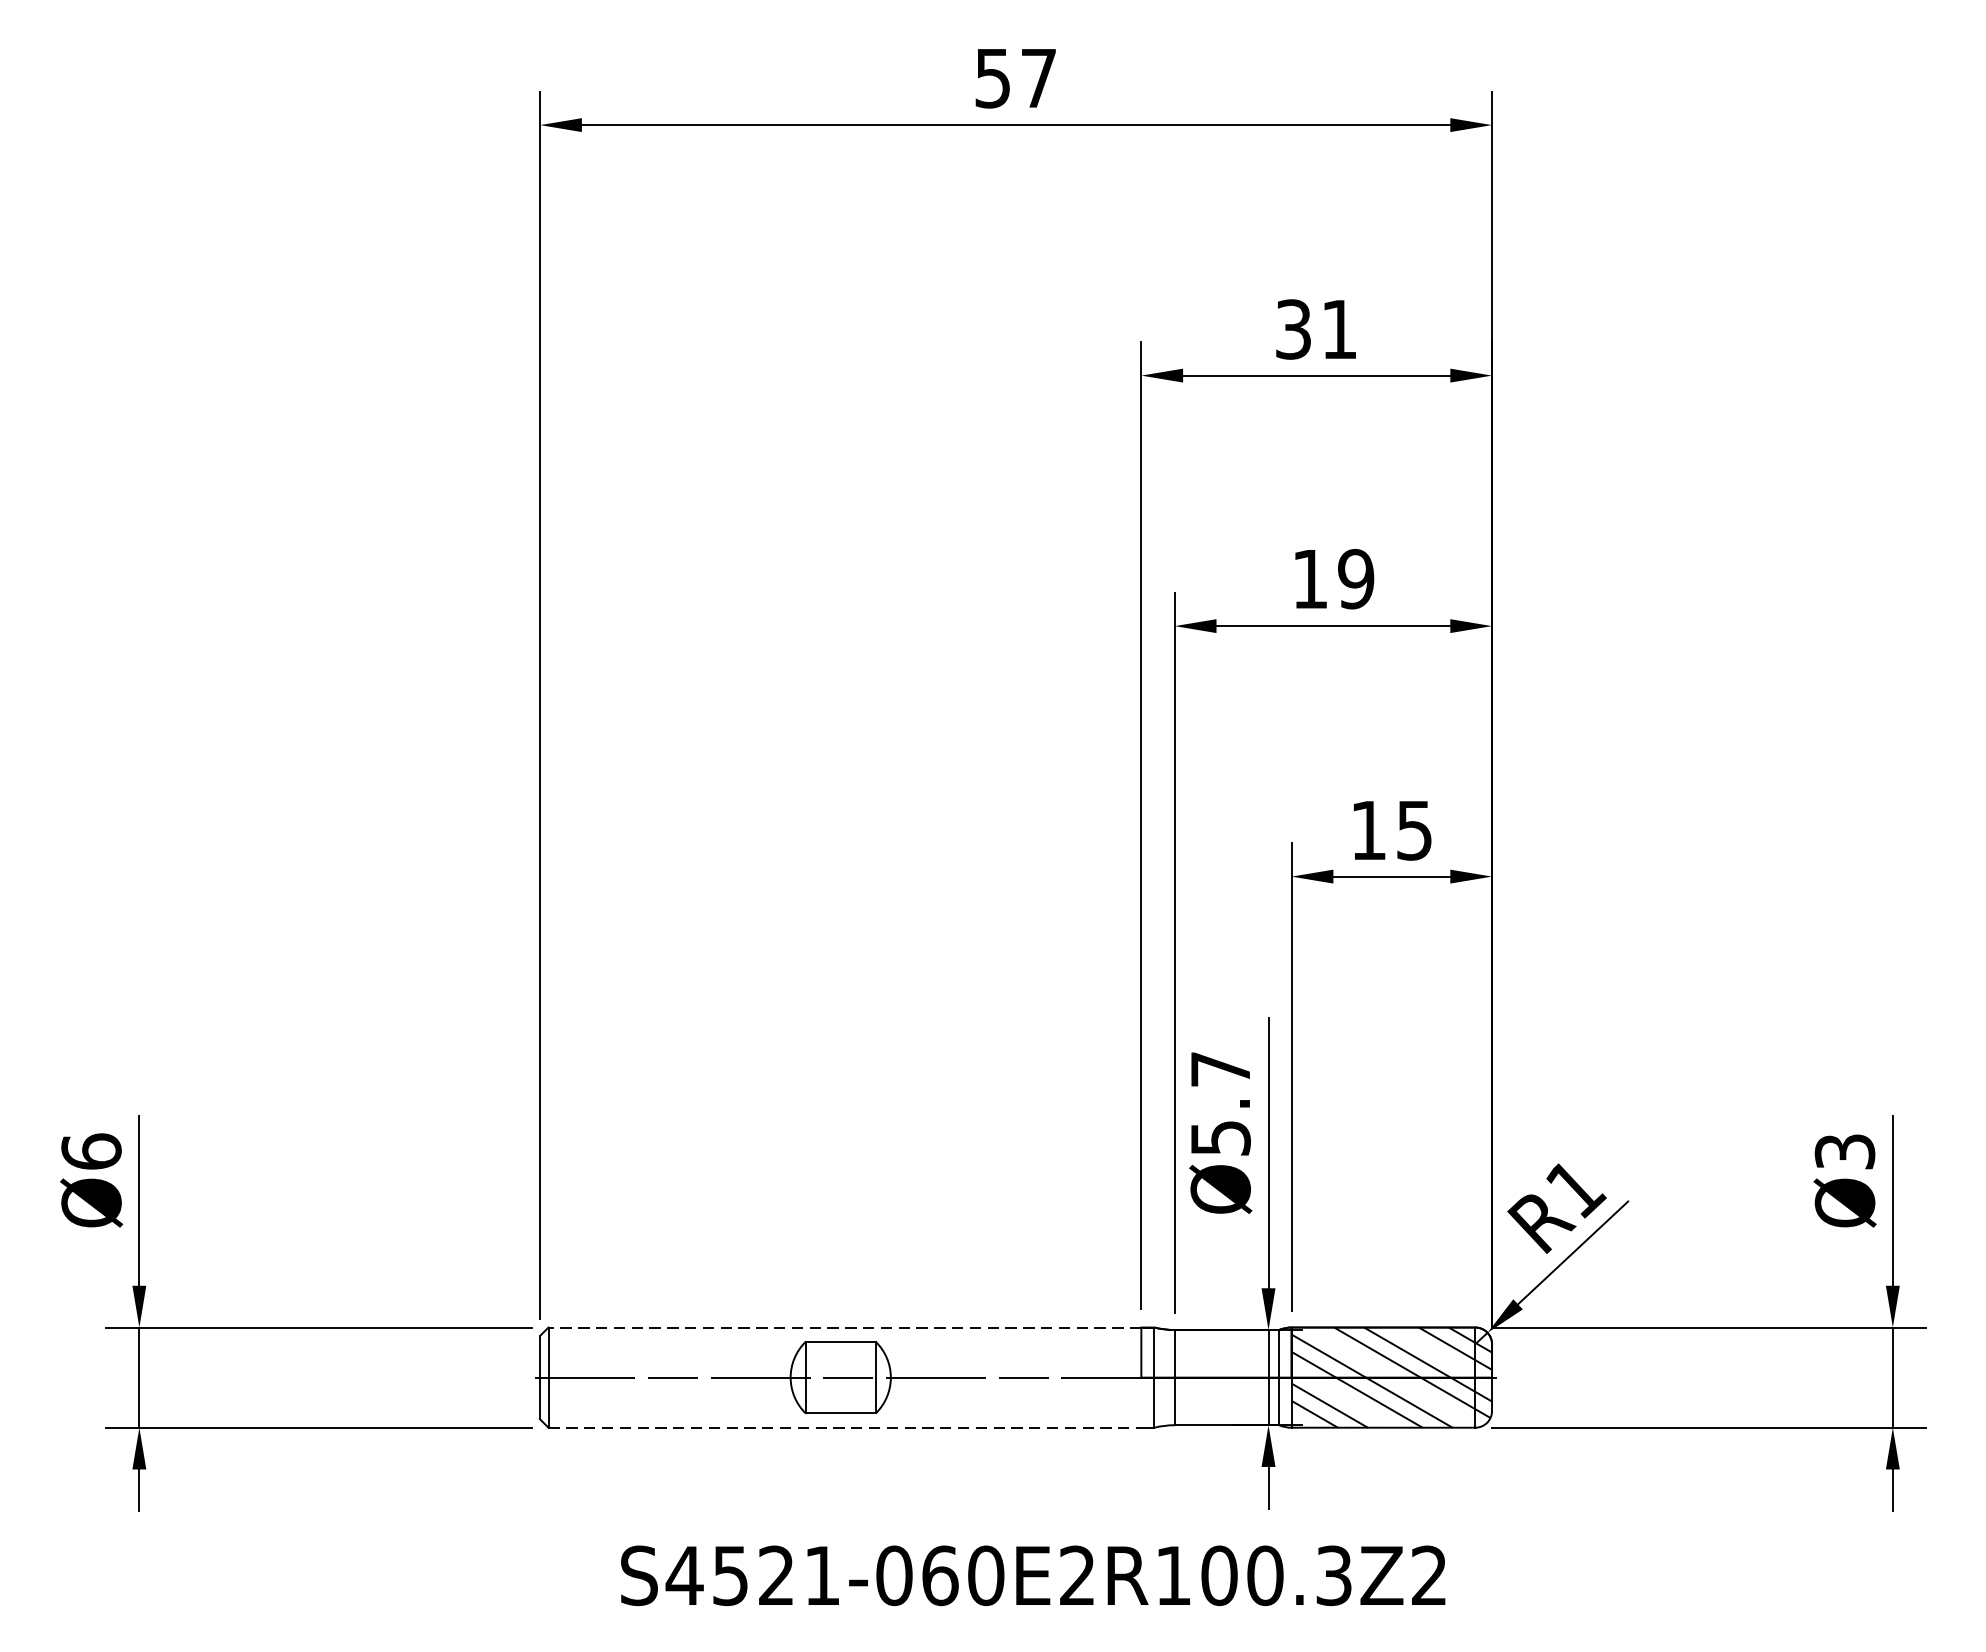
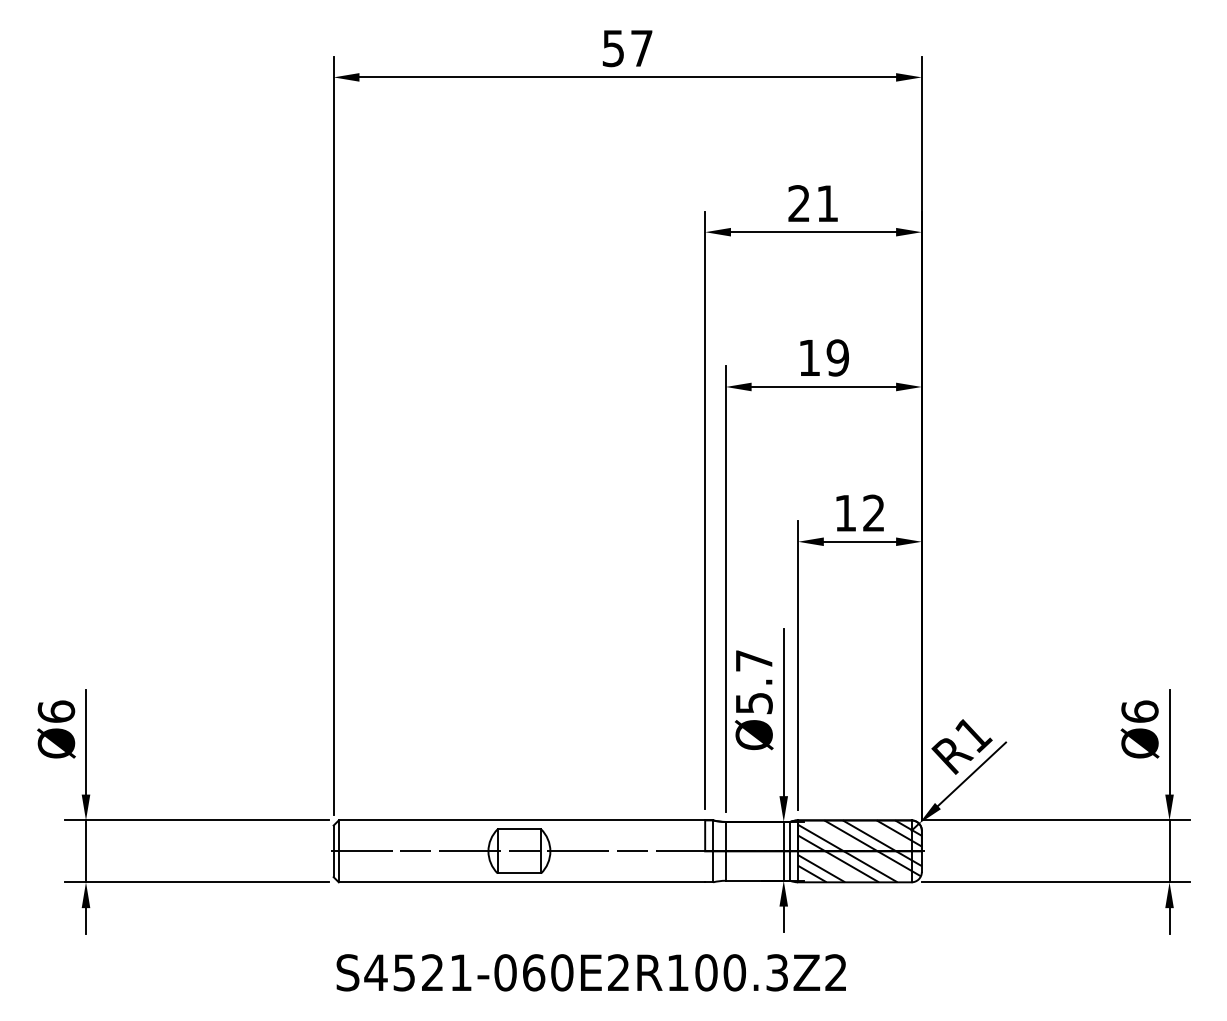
text: (1292, 329) -> (798, 203), 31 -> 21
text: (1413, 829) -> (873, 512), 15 -> 12
text: (1844, 1151) -> (1139, 711), Ø3 -> Ø6
line: (844, 1327) -> (521, 820), dashed -> solid
line: (845, 1428) -> (522, 882), dashed -> solid
text: (1031, 1575) -> (590, 972), moved

